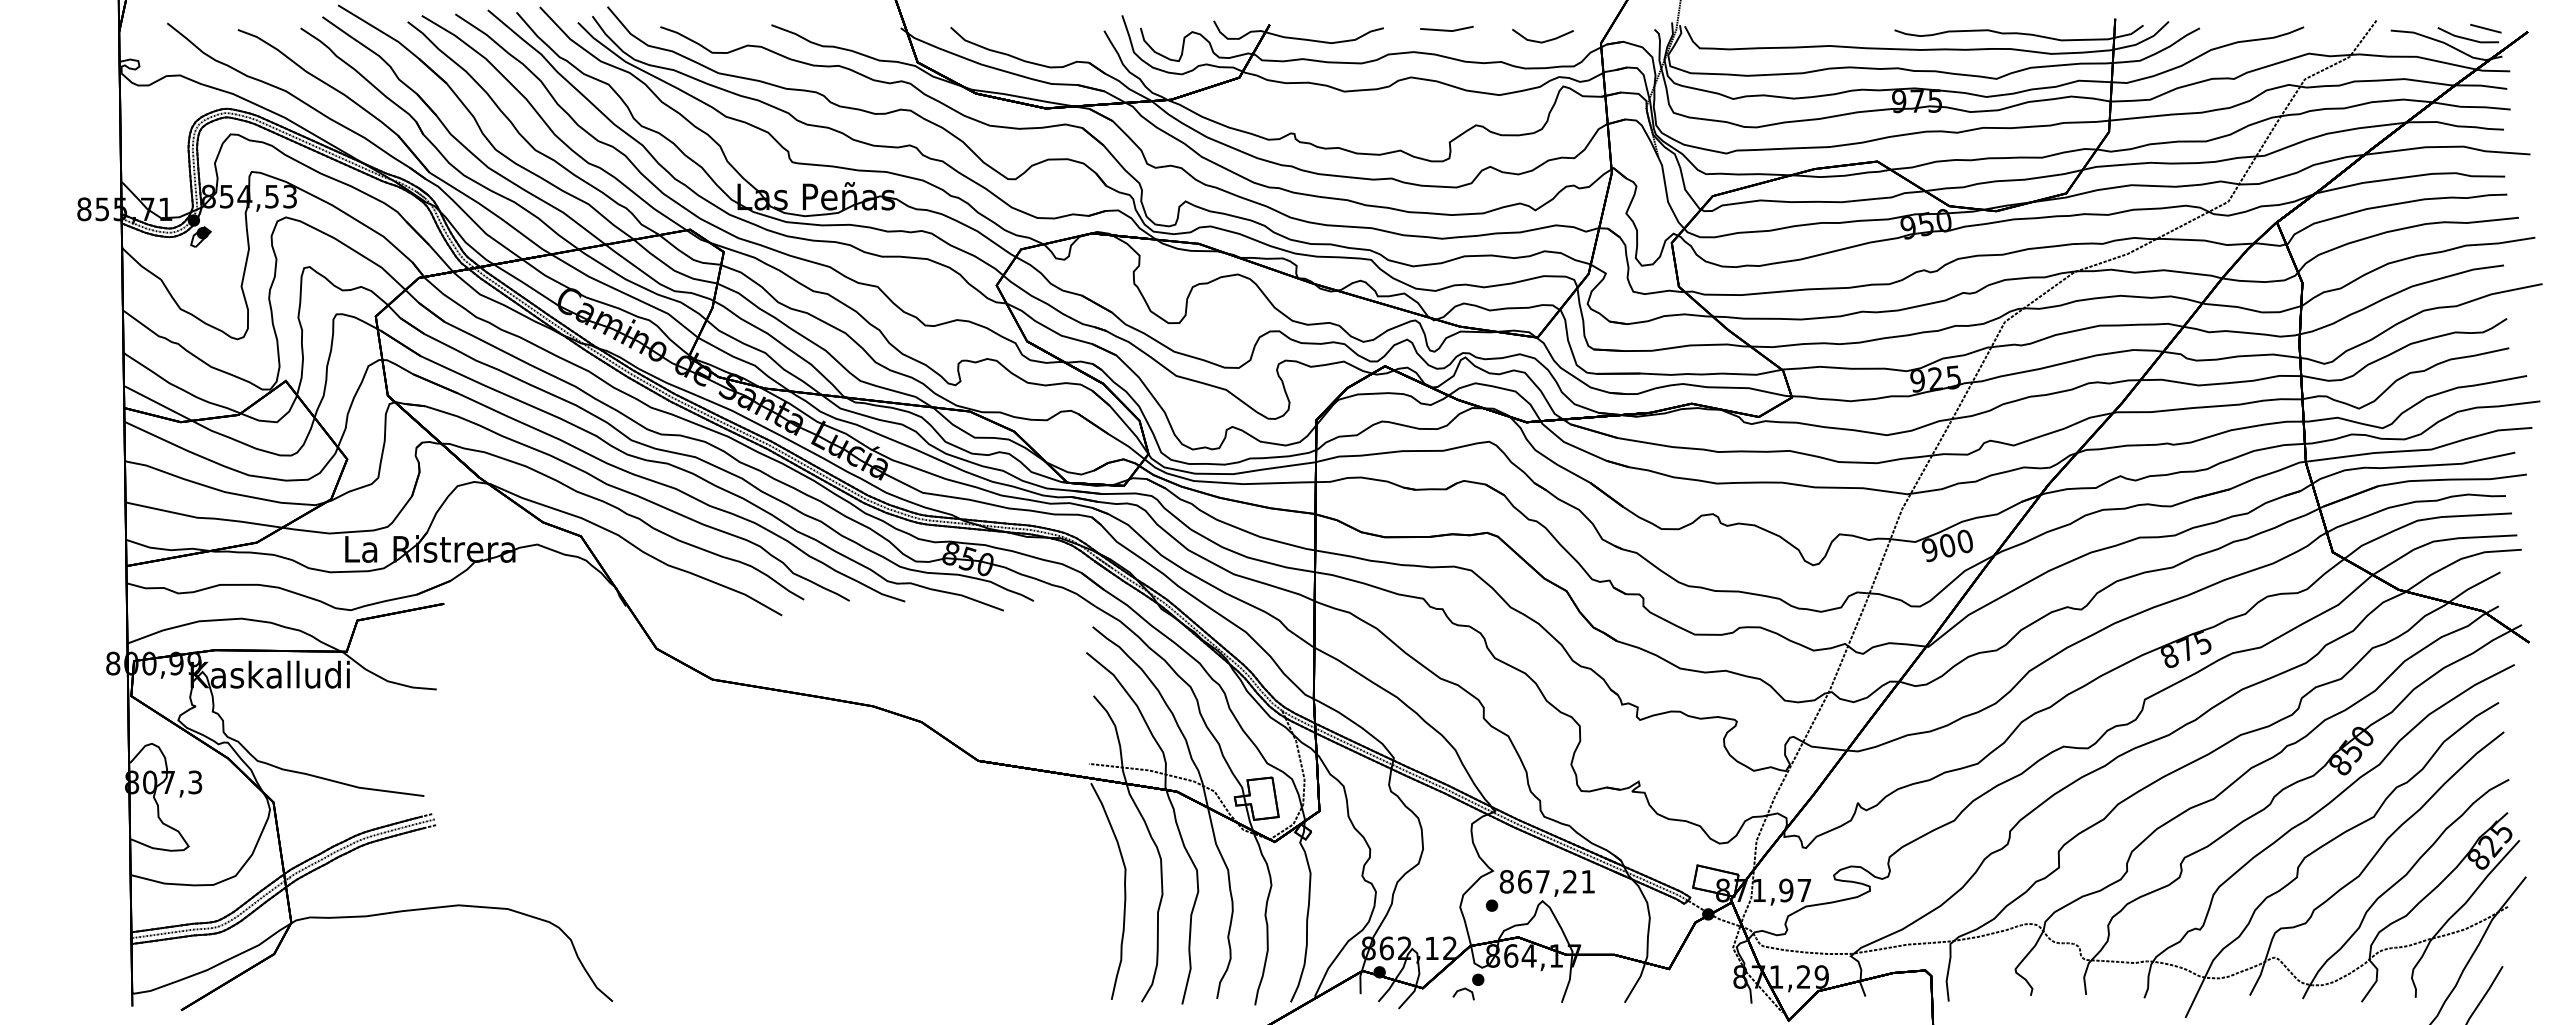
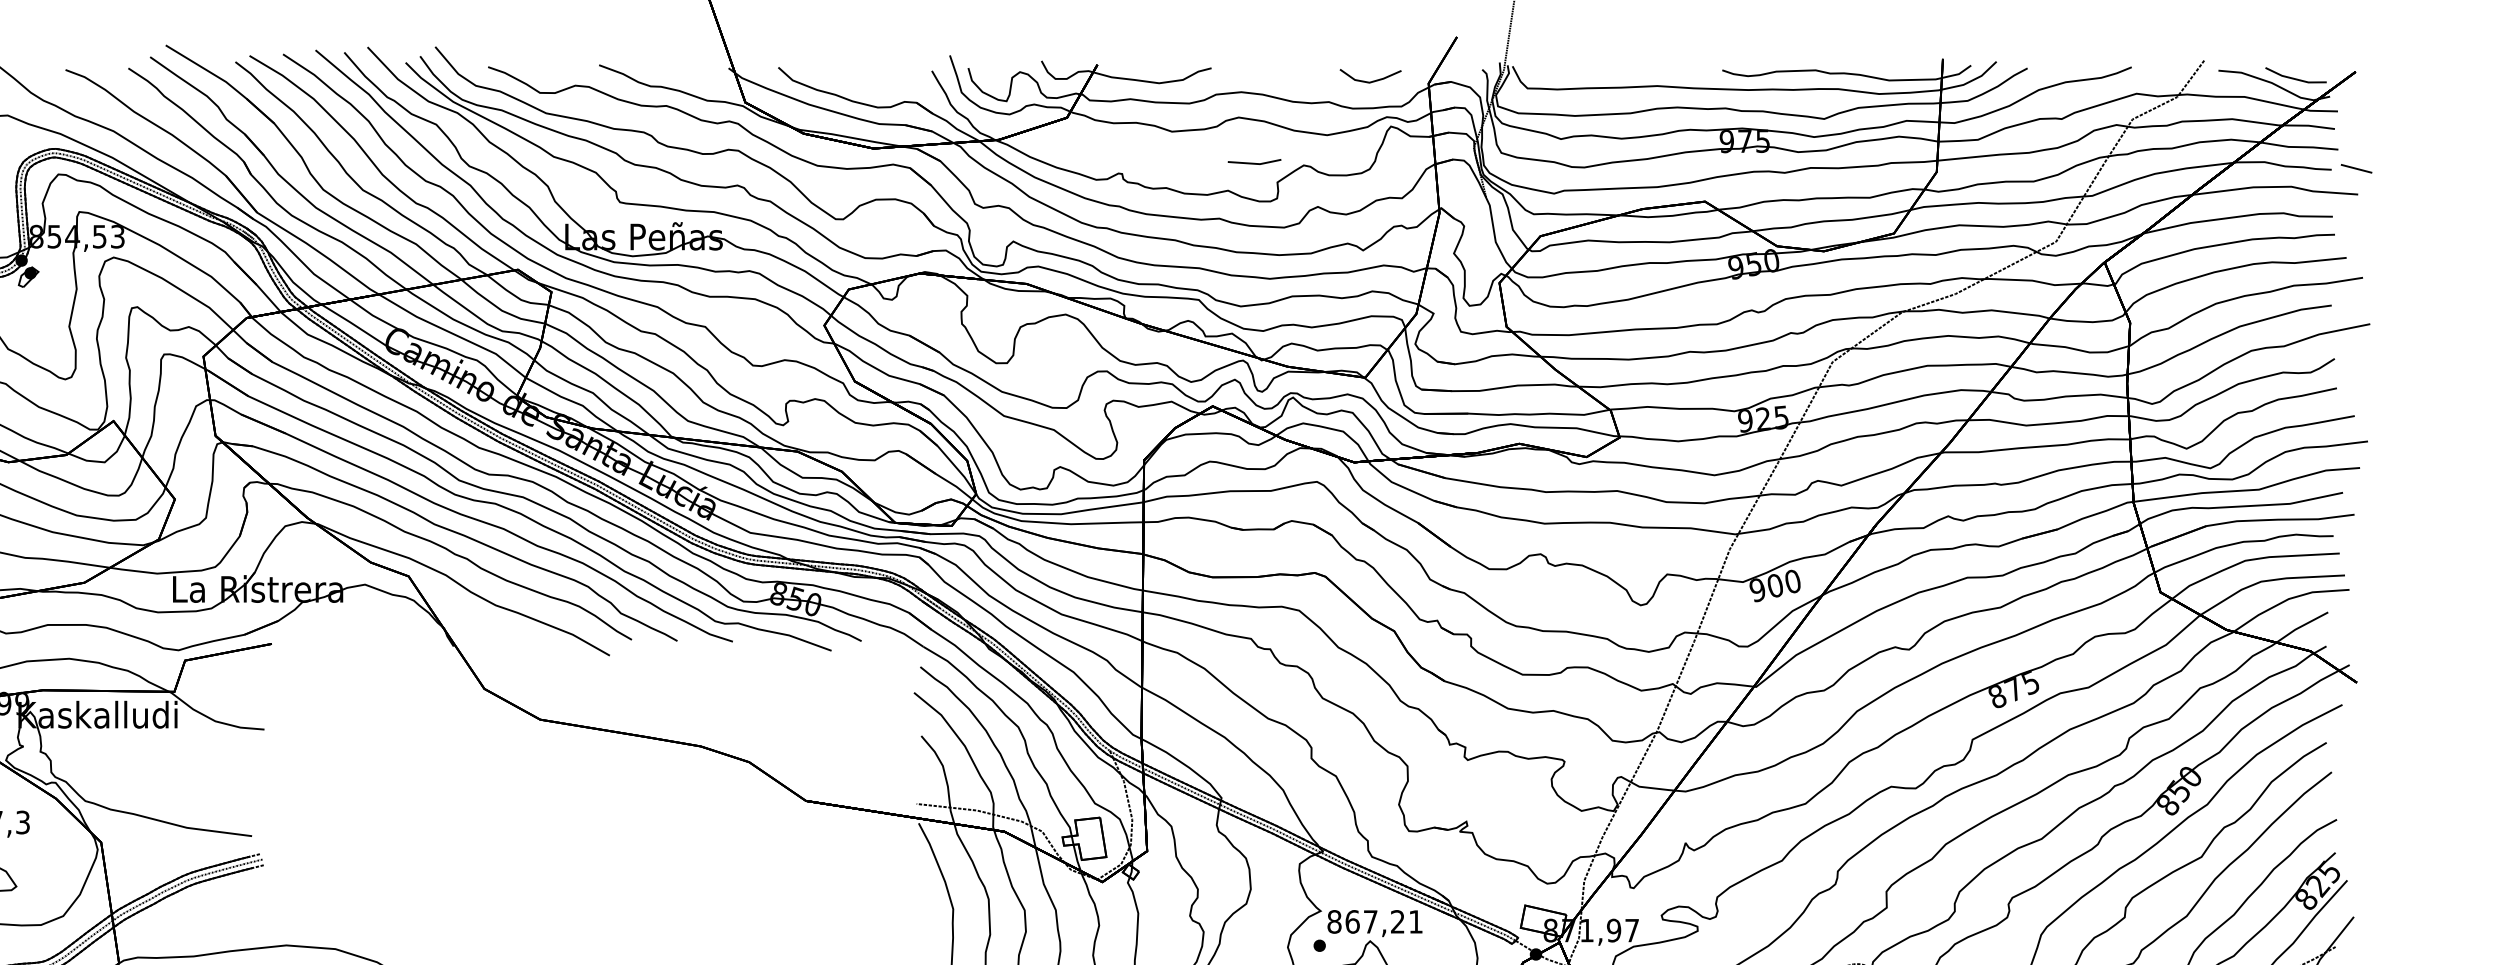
line: (2485, 28) -> (2356, 168), moved
line: (1446, 29) -> (1254, 162), moved

